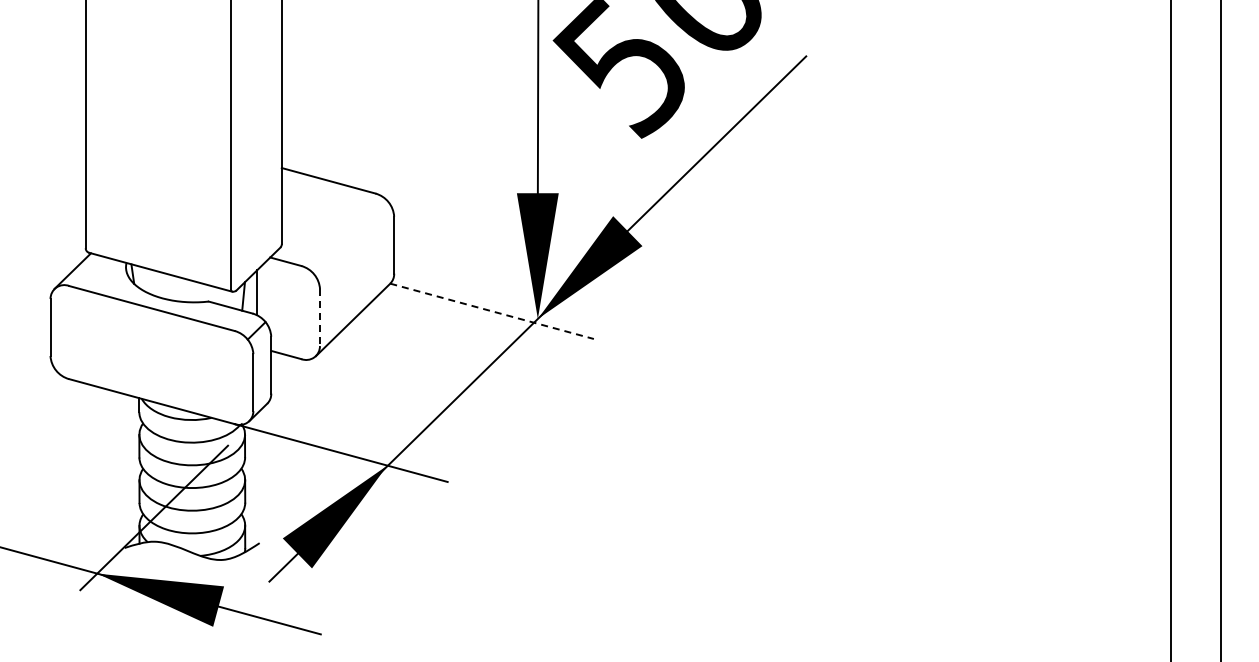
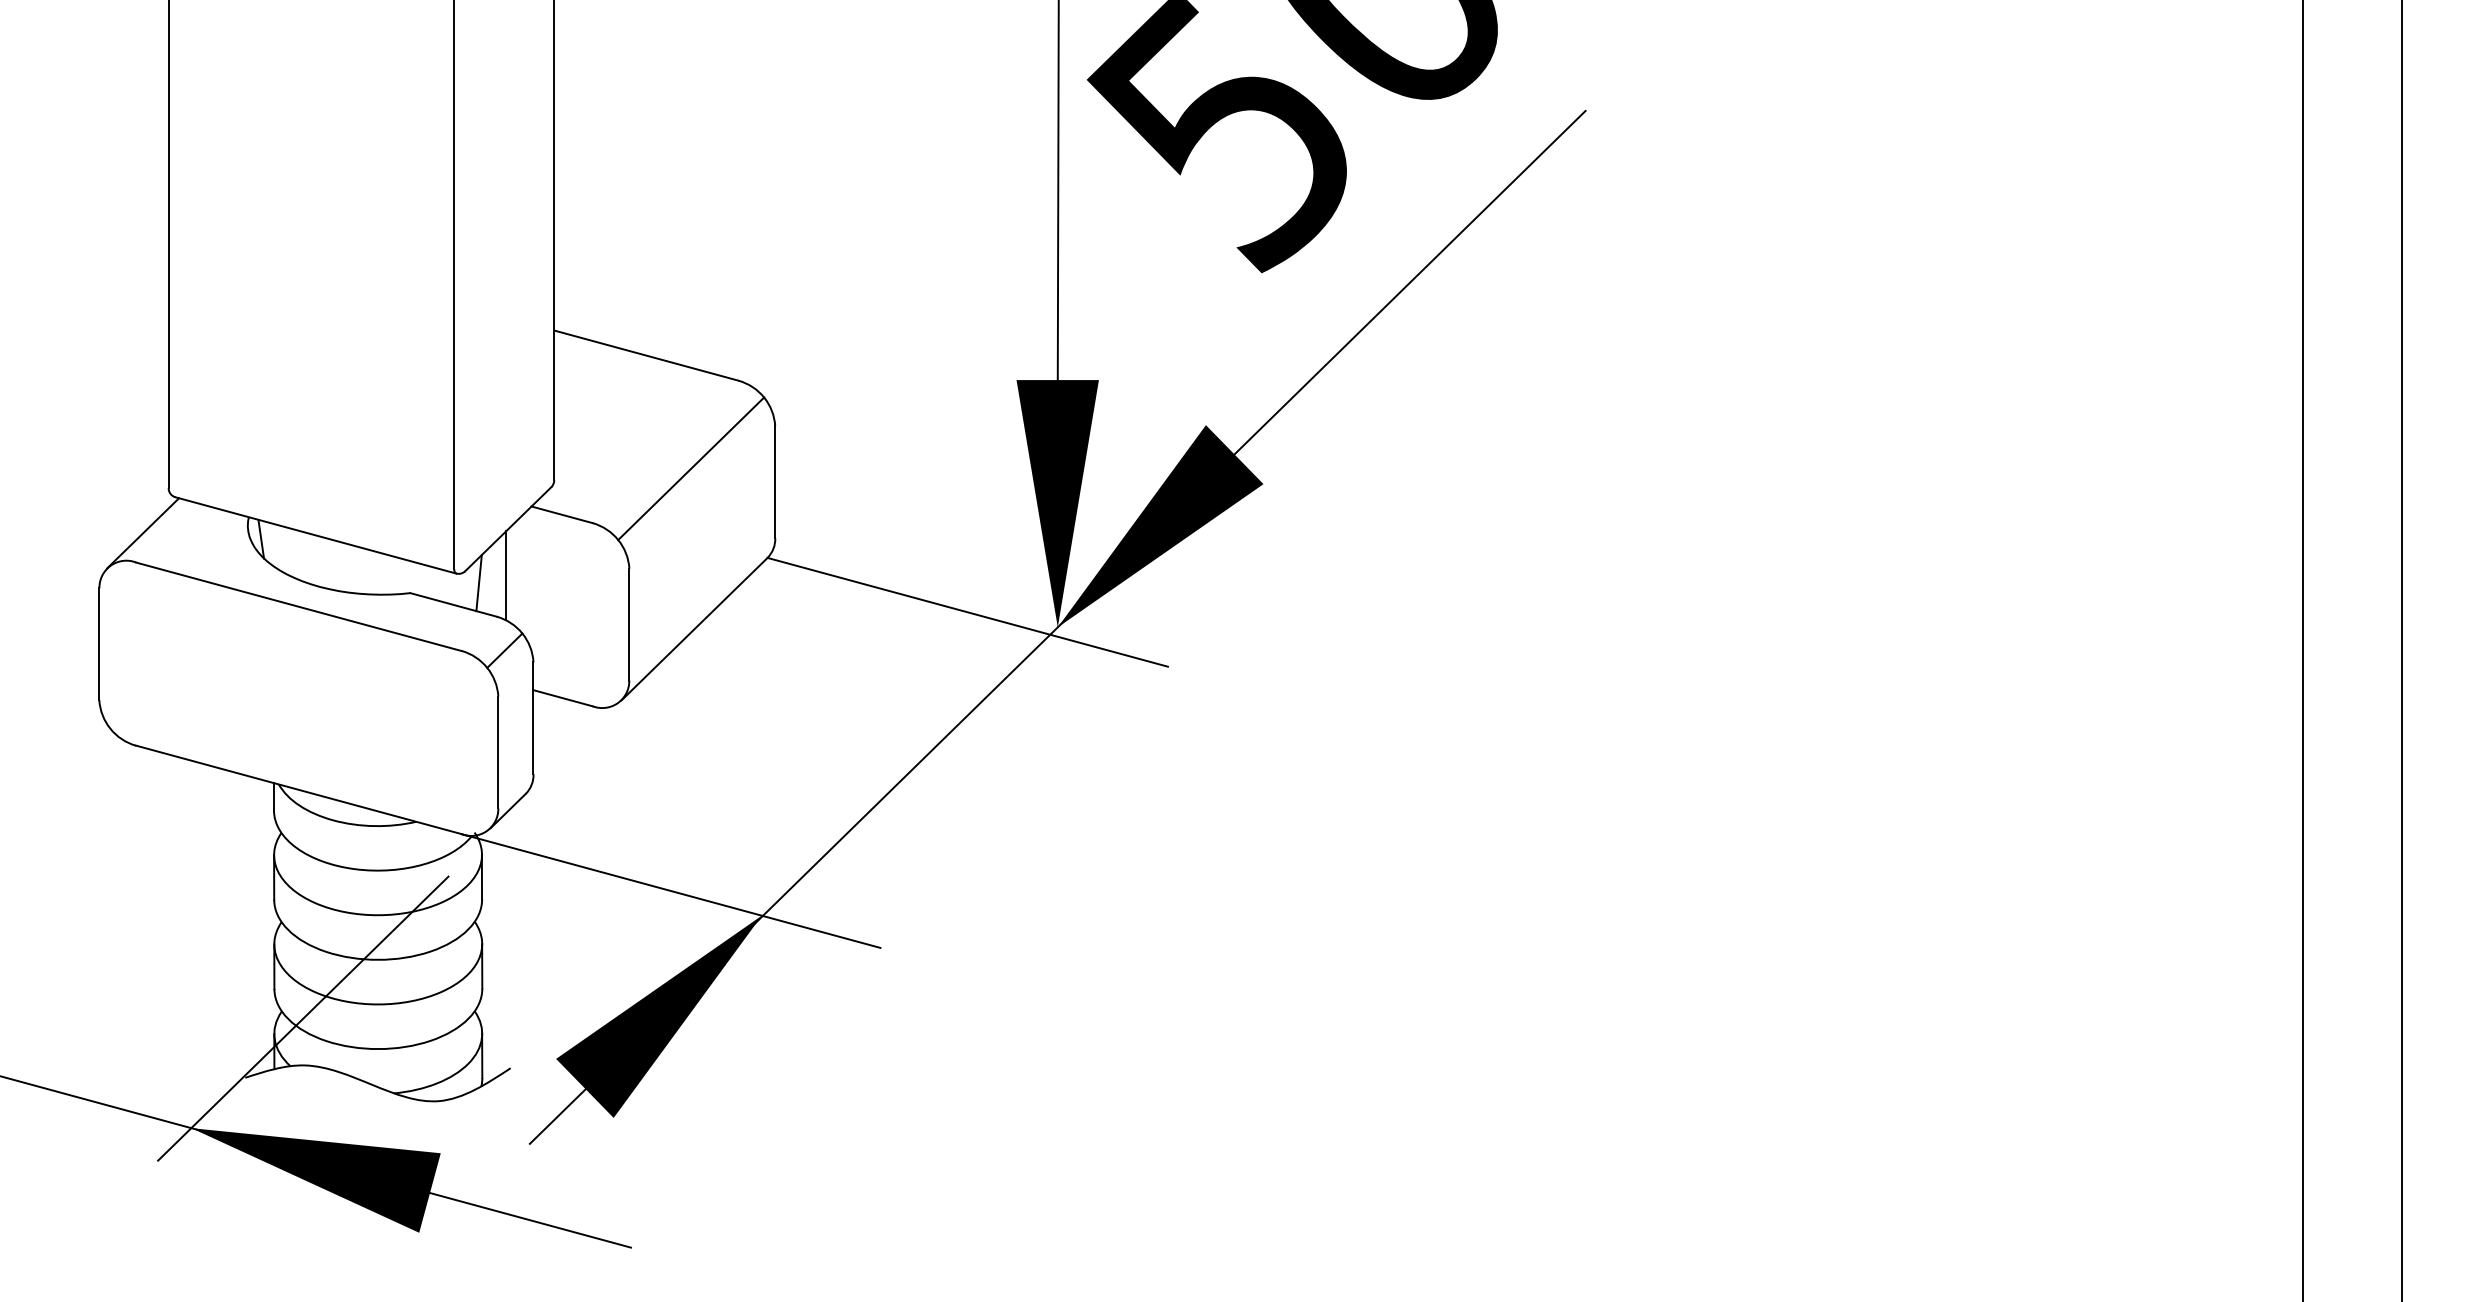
line: (351, 238) -> (691, 469), added
line: (492, 311) -> (968, 612), dashed -> solid
line: (319, 318) -> (628, 626), dashed -> solid

